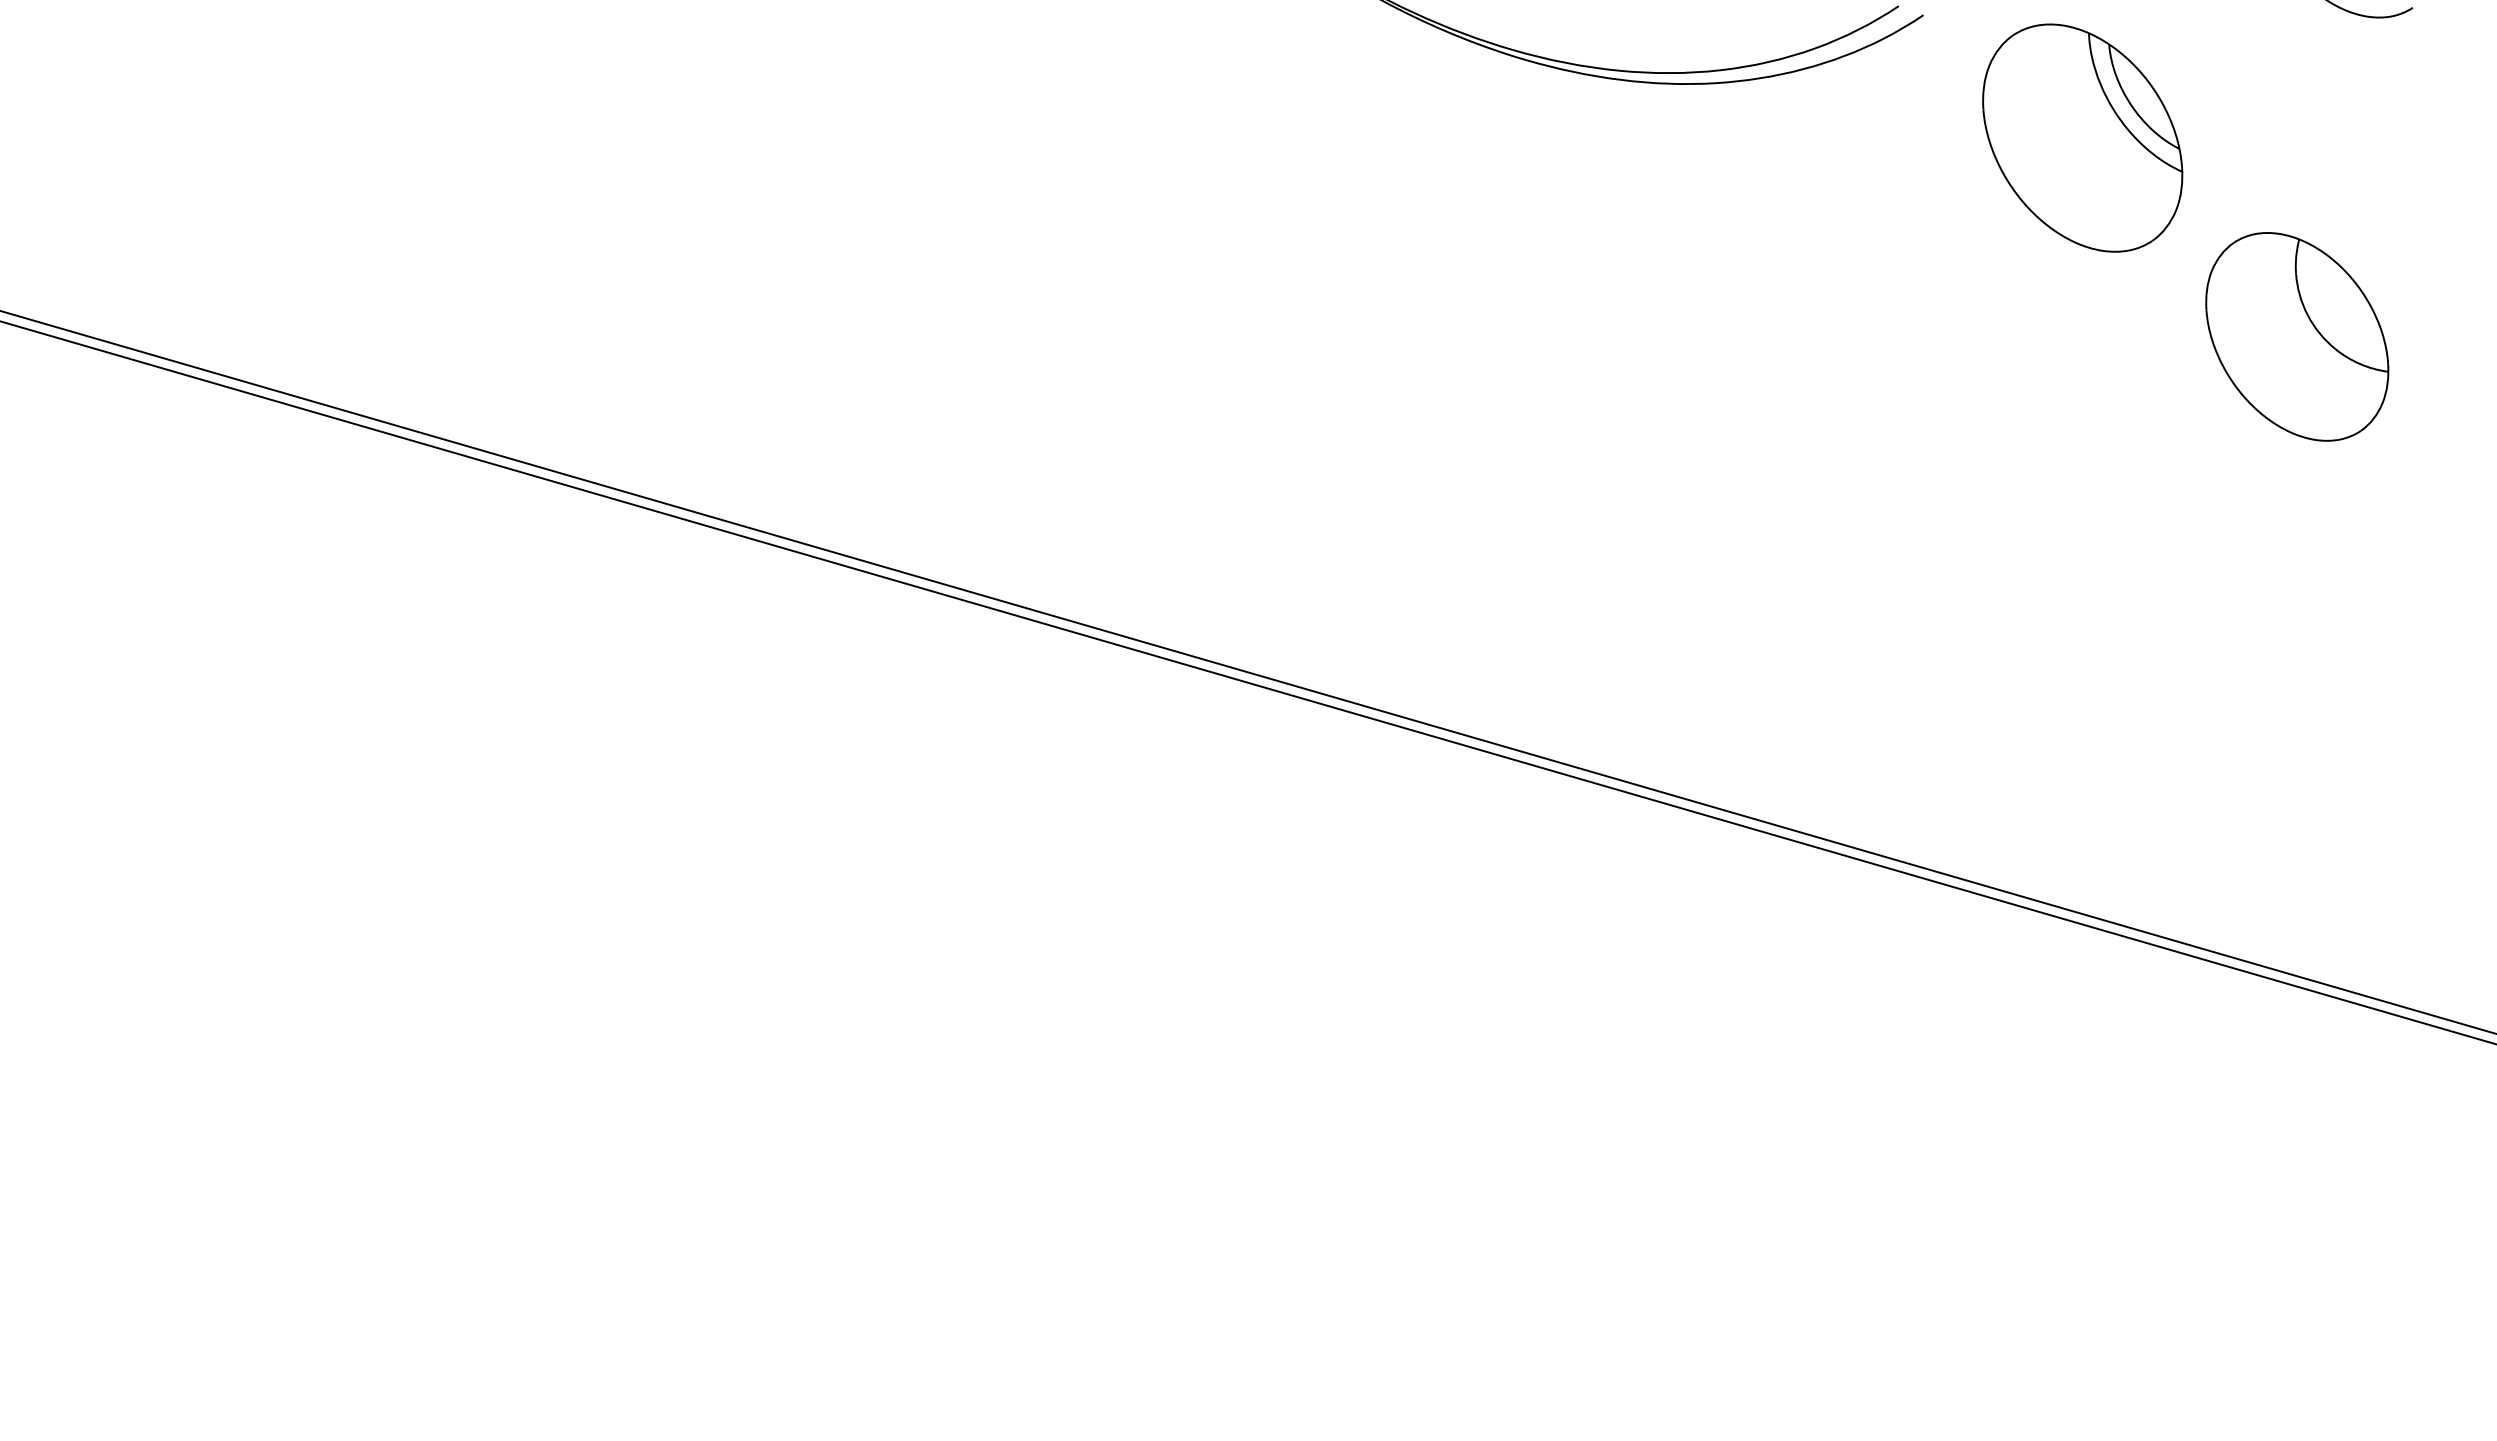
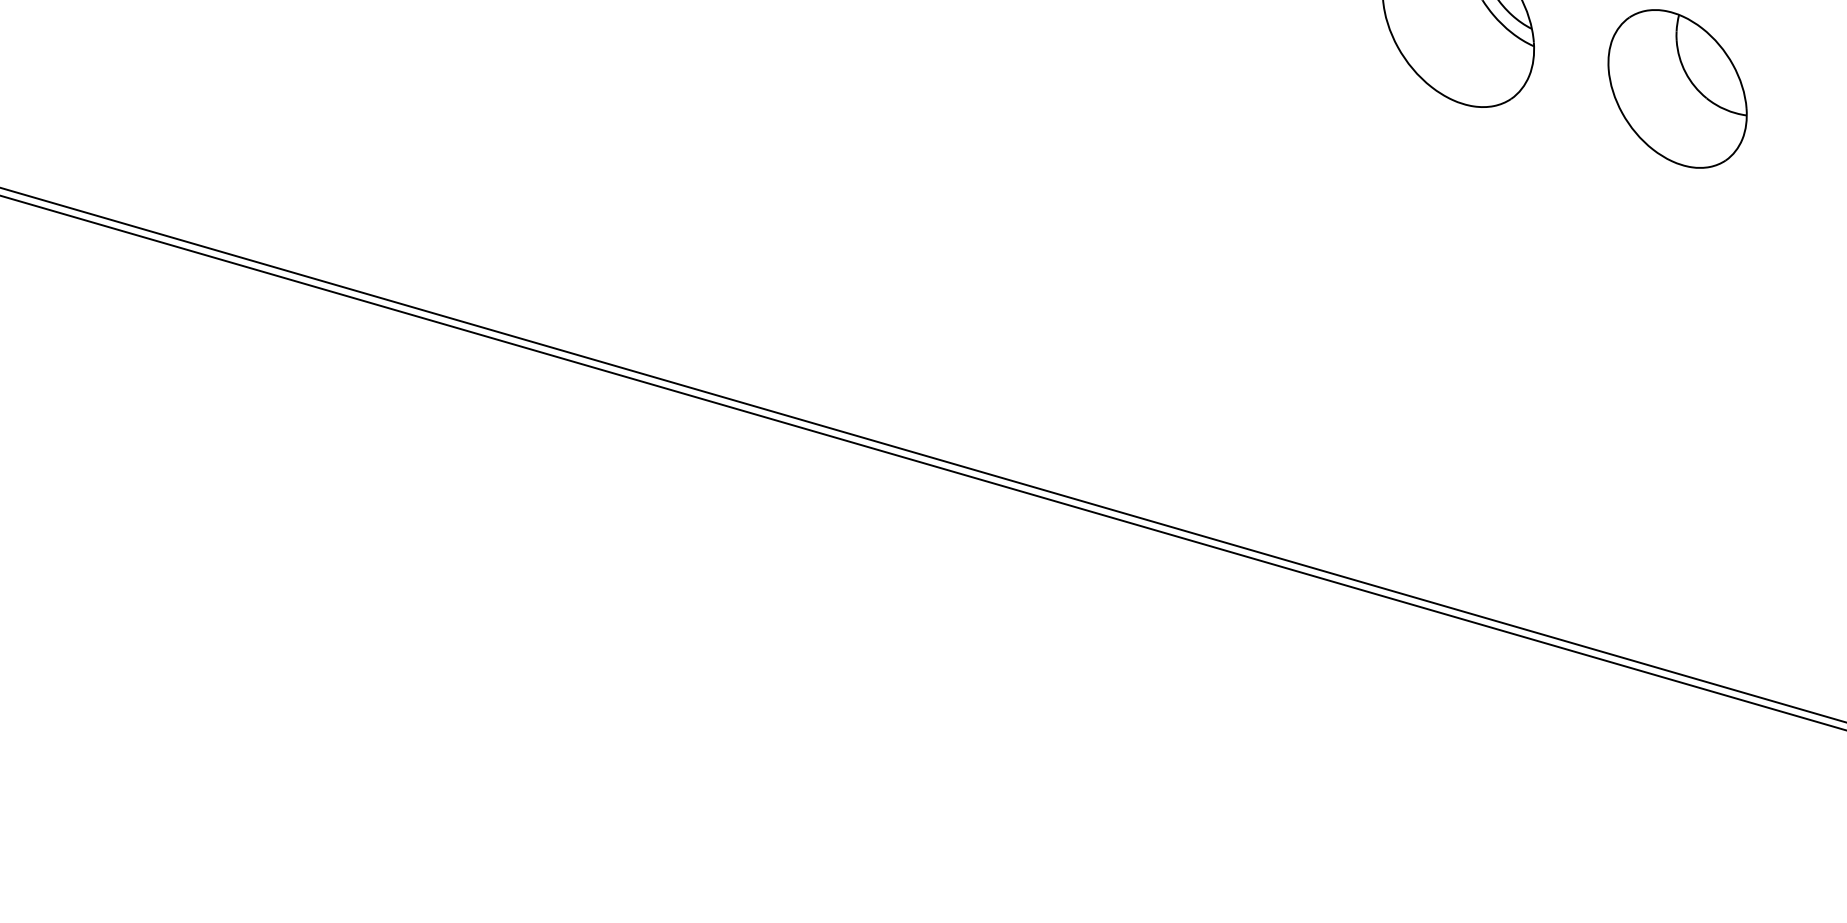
part: (2297, 336) -> (1677, 88), moved

